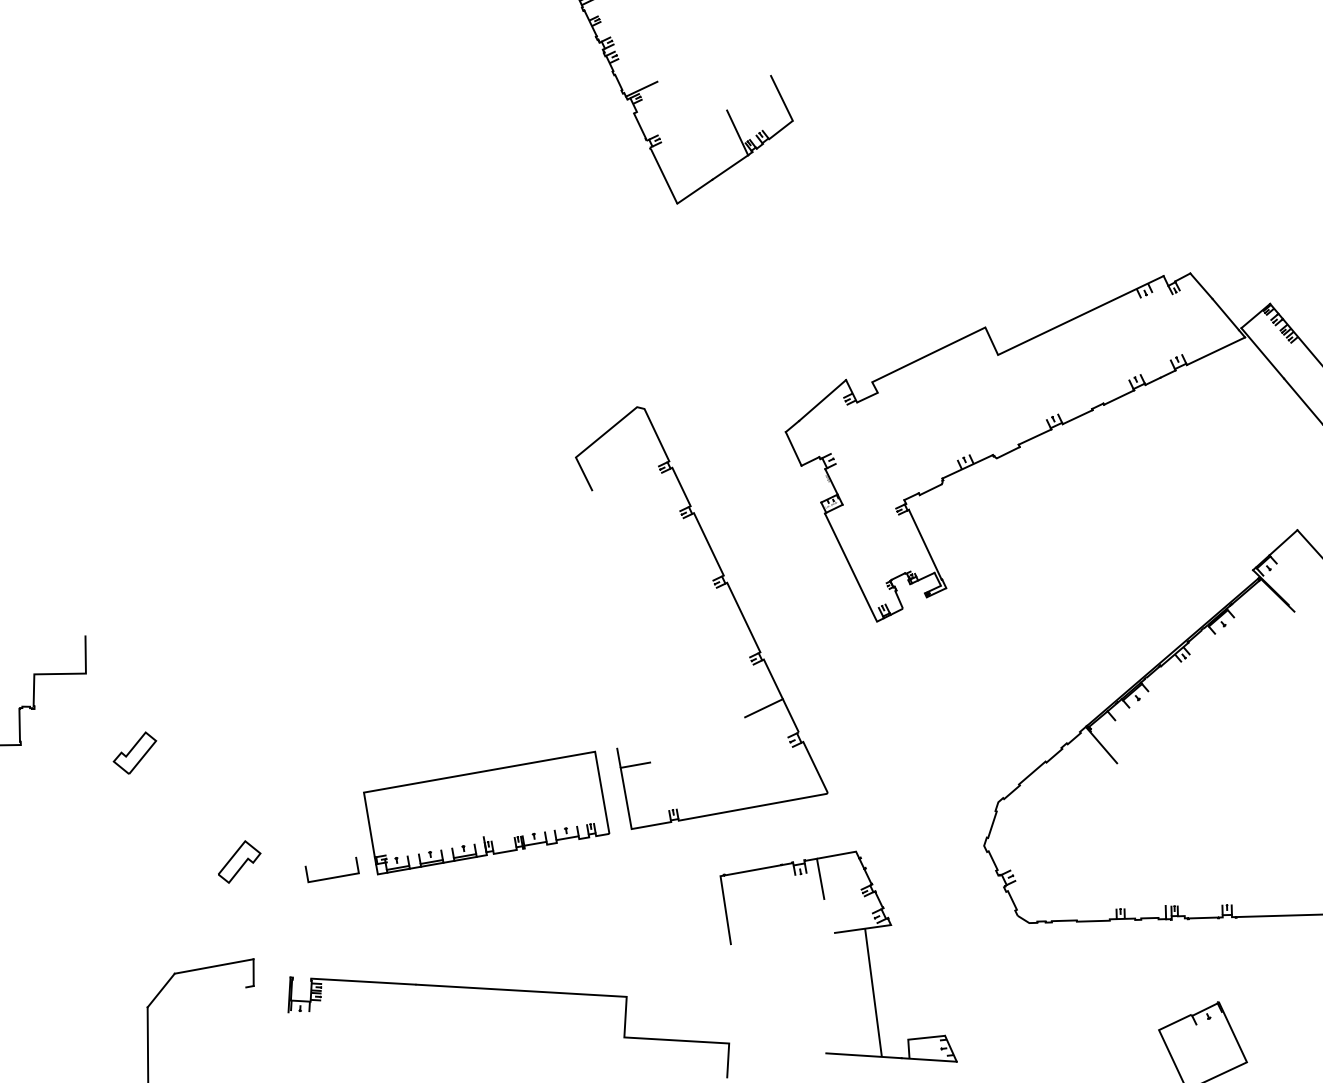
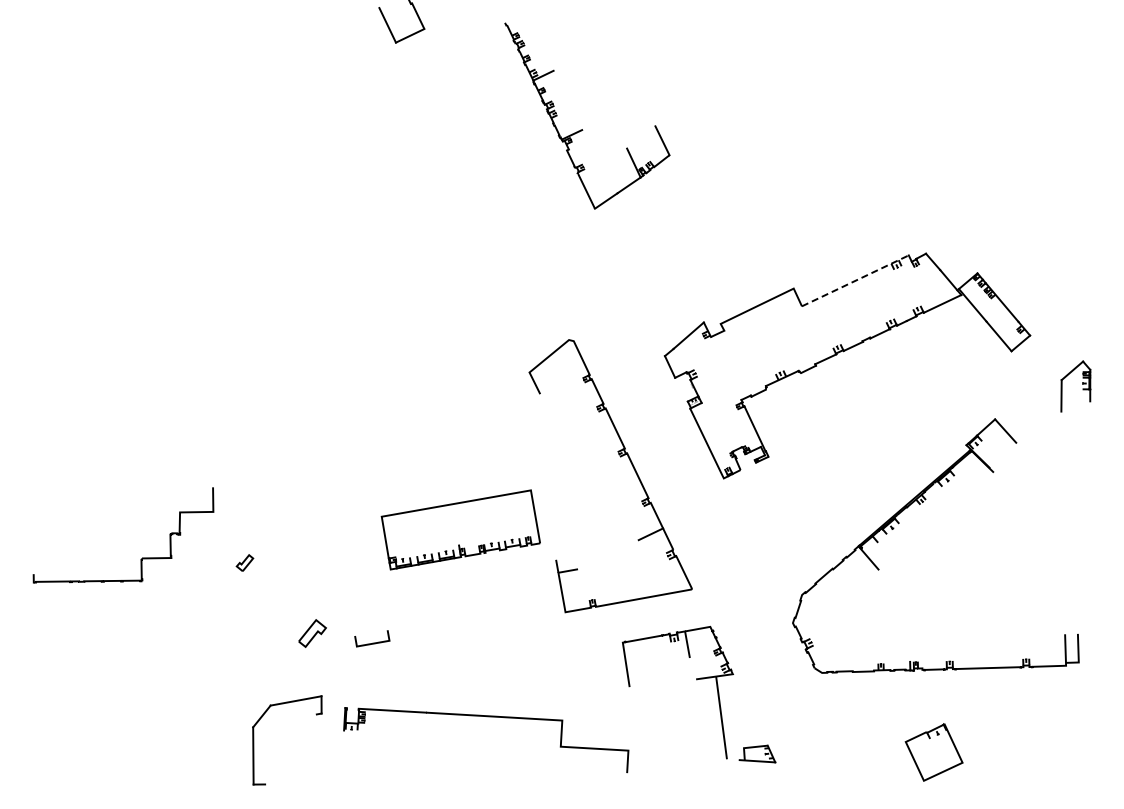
line: (1081, 314) -> (855, 280), solid -> dashed
part: (134, 751) -> (244, 562), size x0.6
part: (485, 812) -> (460, 529), moved
line: (864, 1055) -> (715, 758), removed

